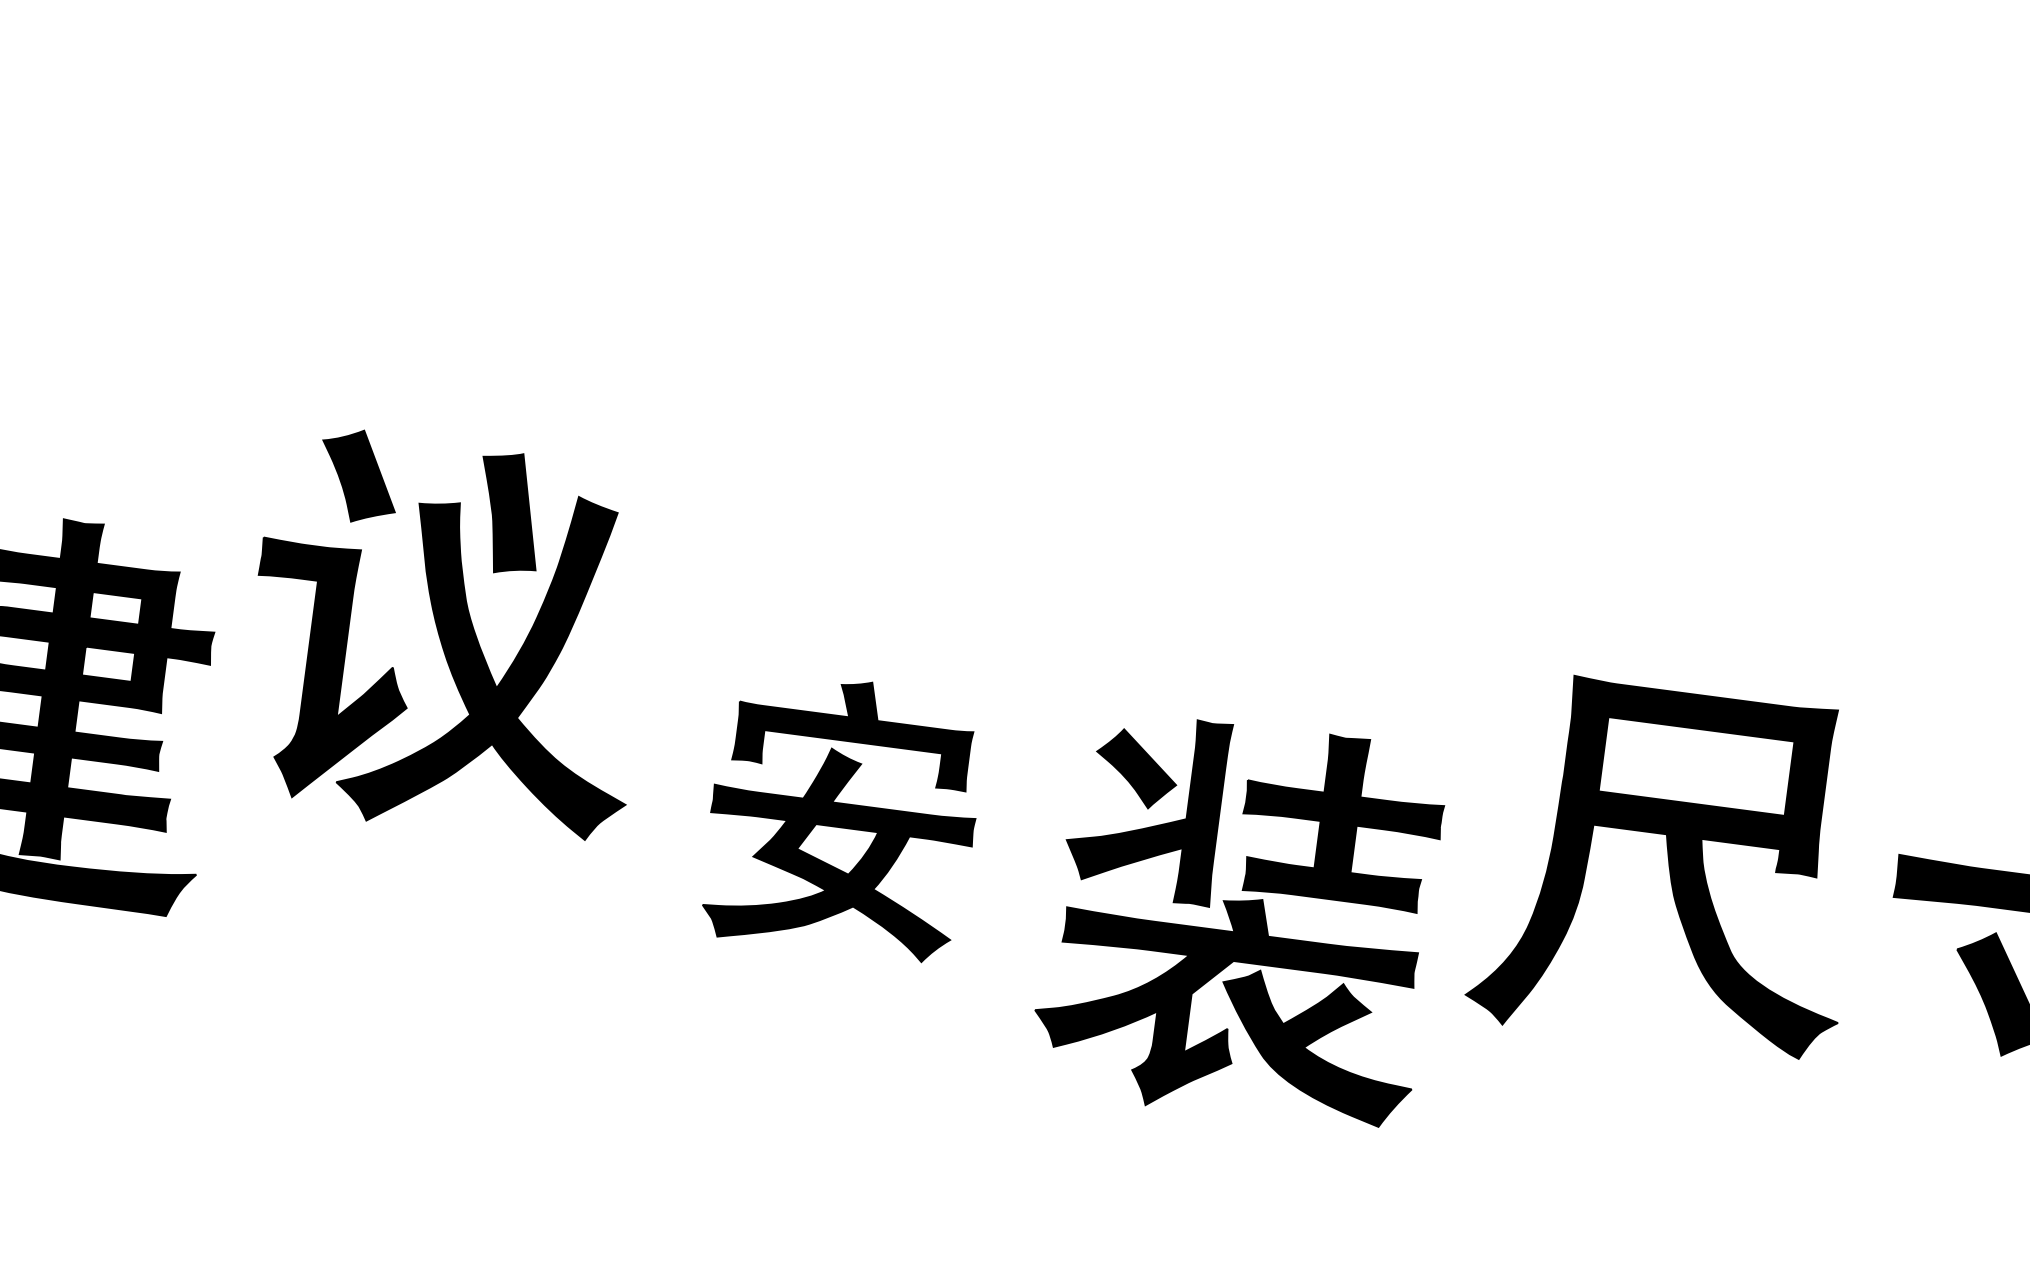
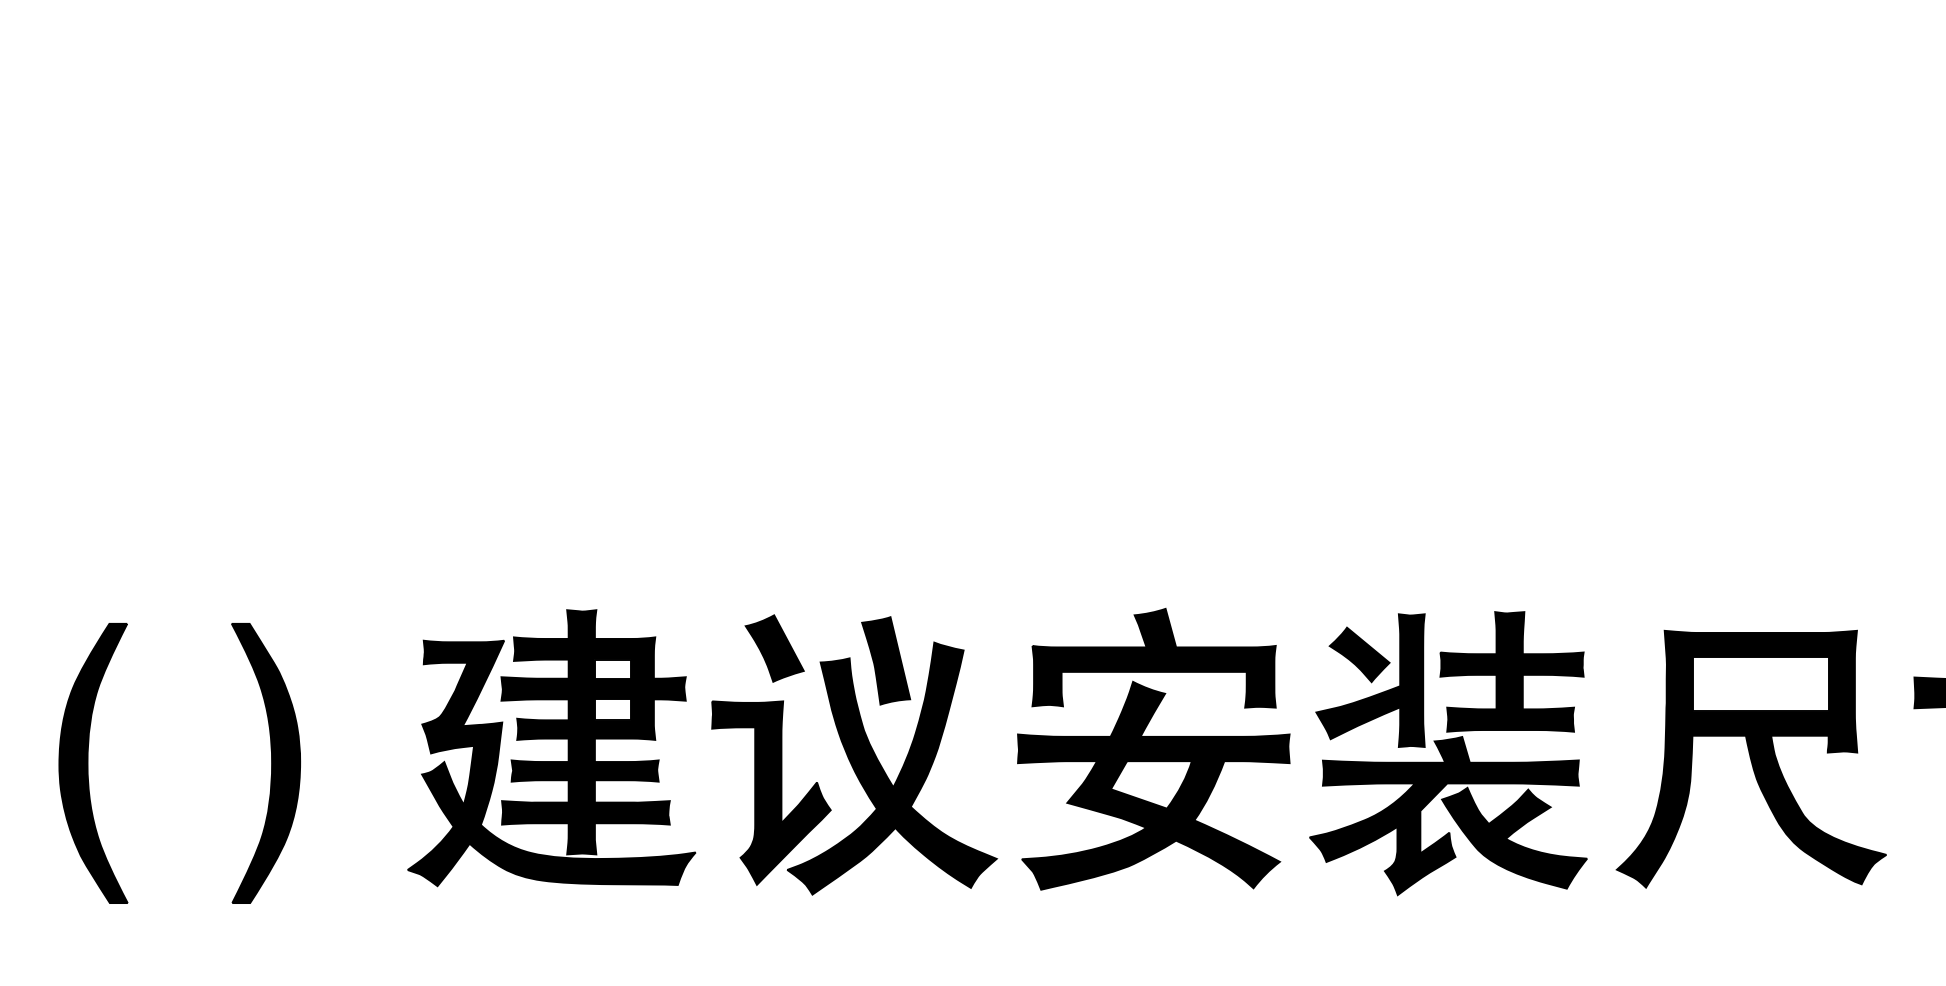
part: (449, 636) -> (854, 754), moved
part: (842, 816) -> (1153, 749), size x1.43
part: (1669, 866) -> (1750, 758), moved
part: (1240, 920) -> (1448, 753), moved

